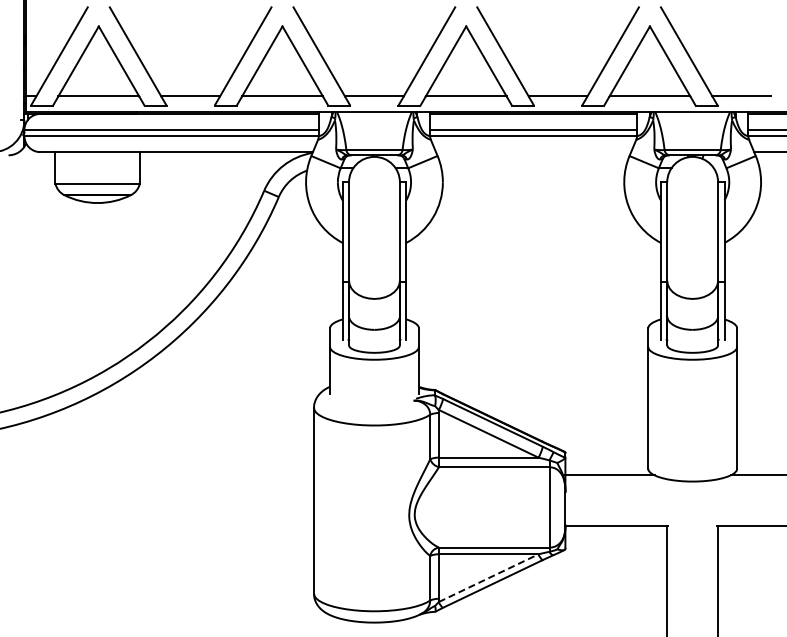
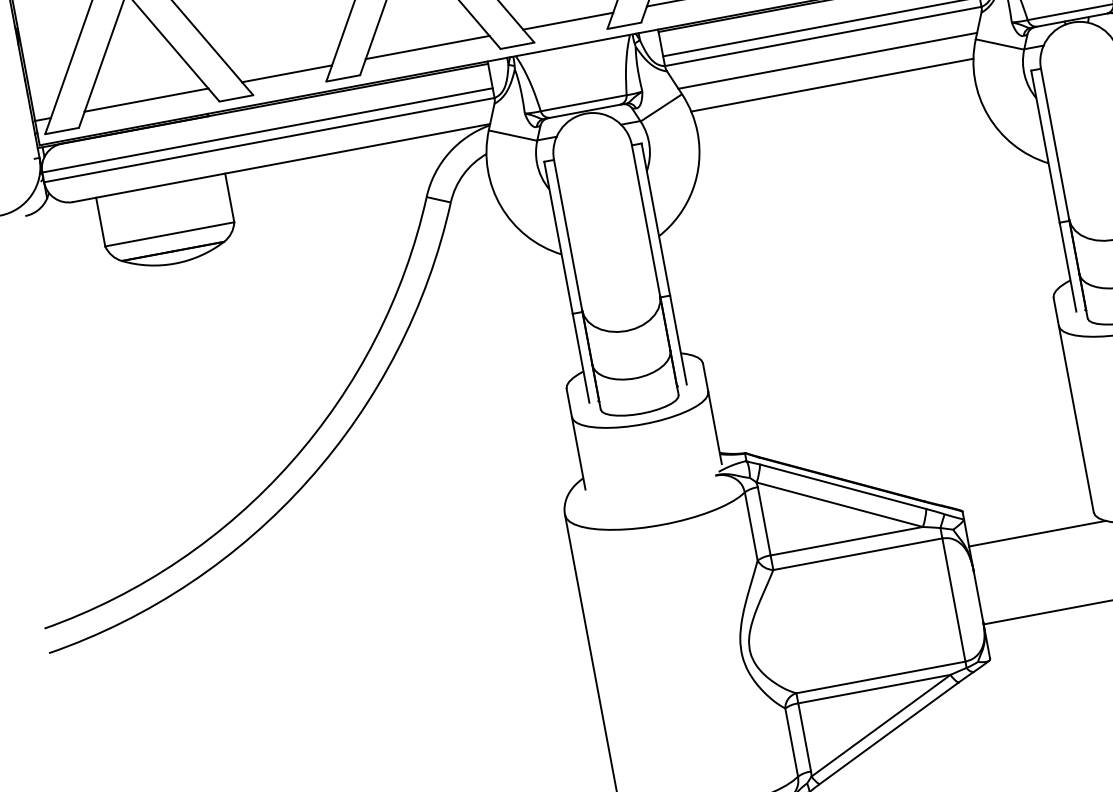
line: (533, 152) -> (827, 61), added
line: (533, 168) -> (832, 85), added
line: (489, 577) -> (882, 724), dashed -> solid

